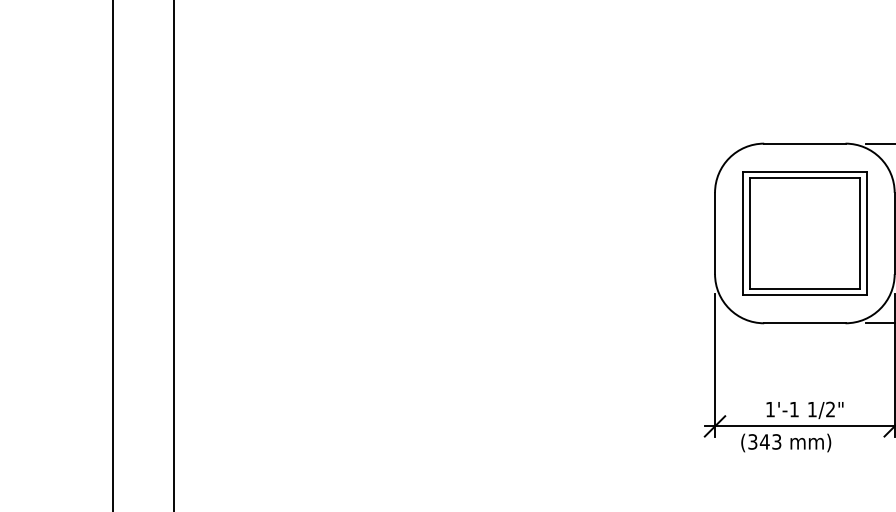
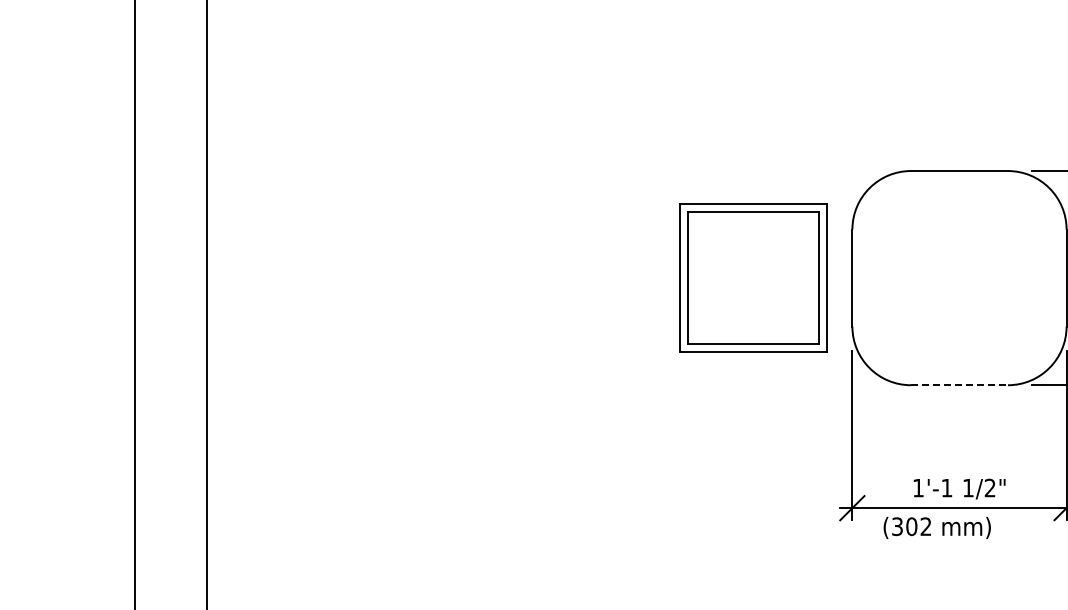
part: (804, 232) -> (753, 277), moved
line: (804, 323) -> (959, 385), solid -> dashed
text: (770, 441) -> (918, 526), (343 -> (302

